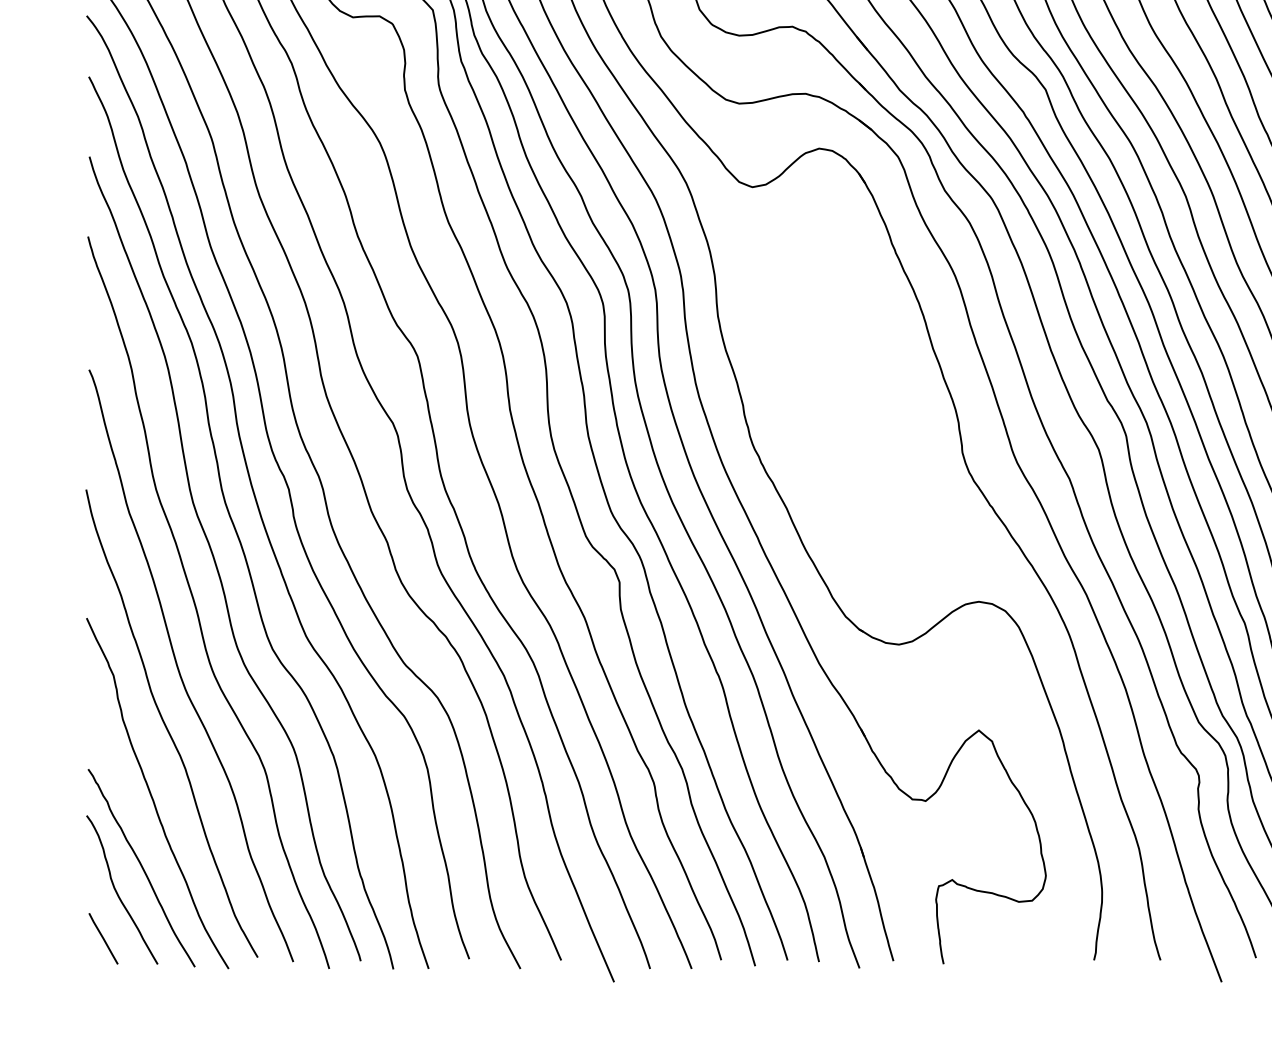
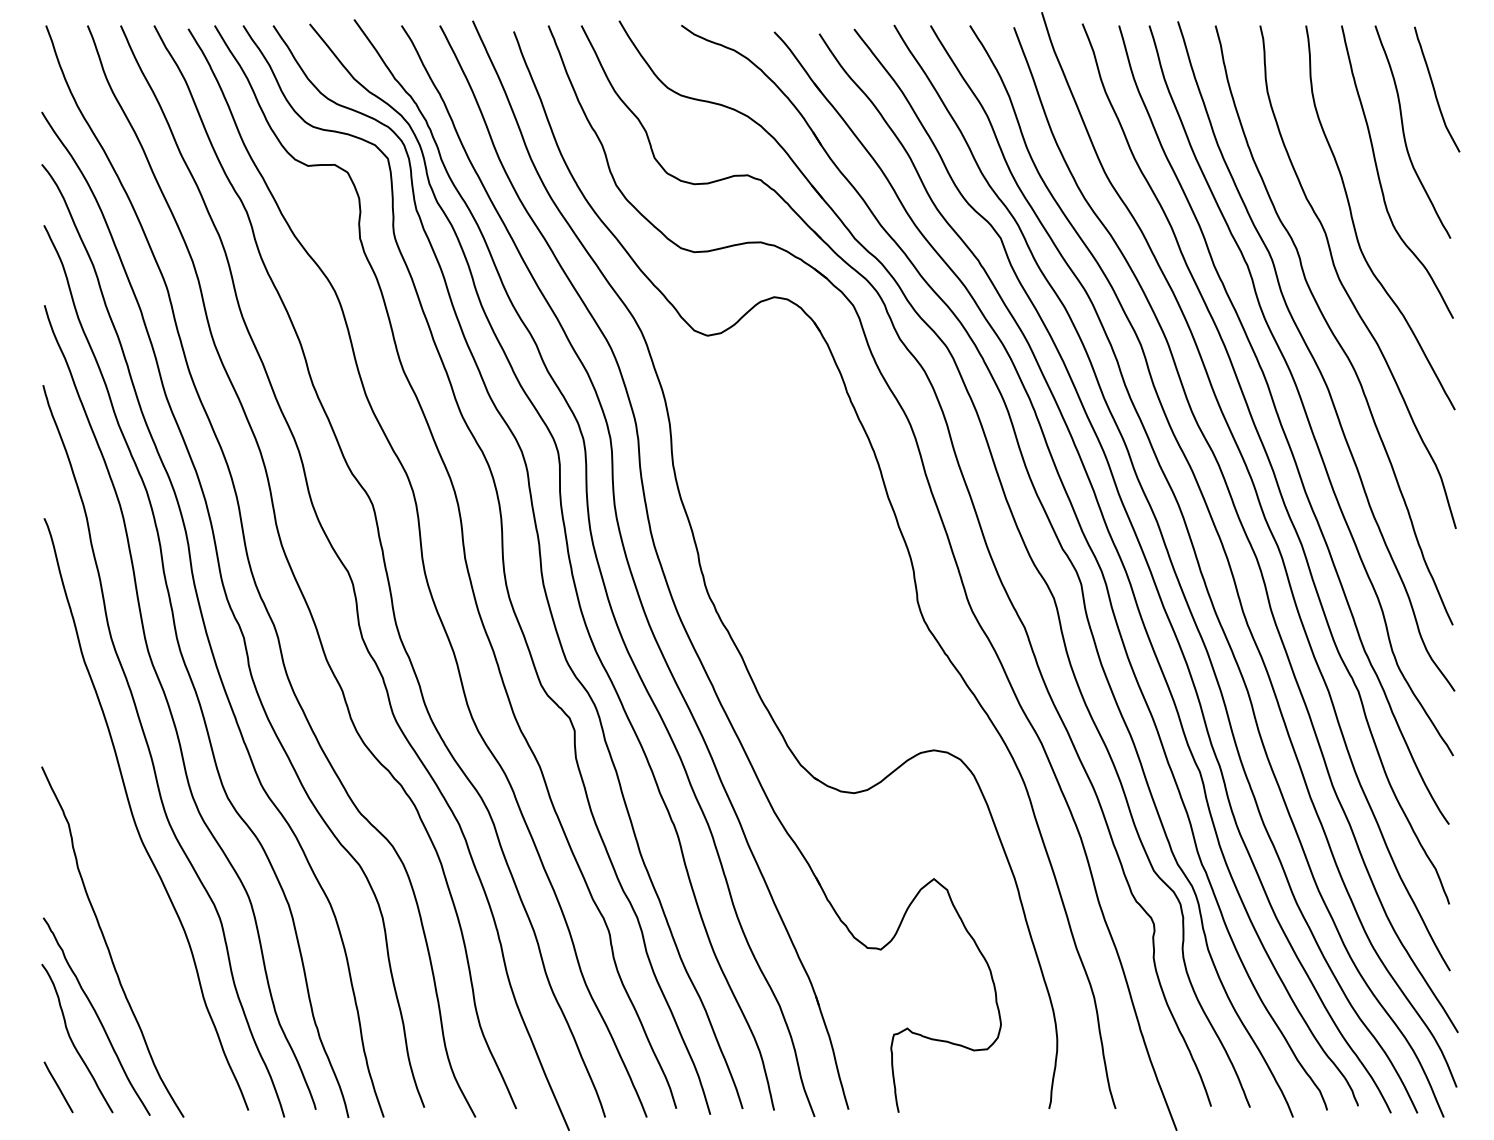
curve: (167, 726) -> (122, 875), removed

